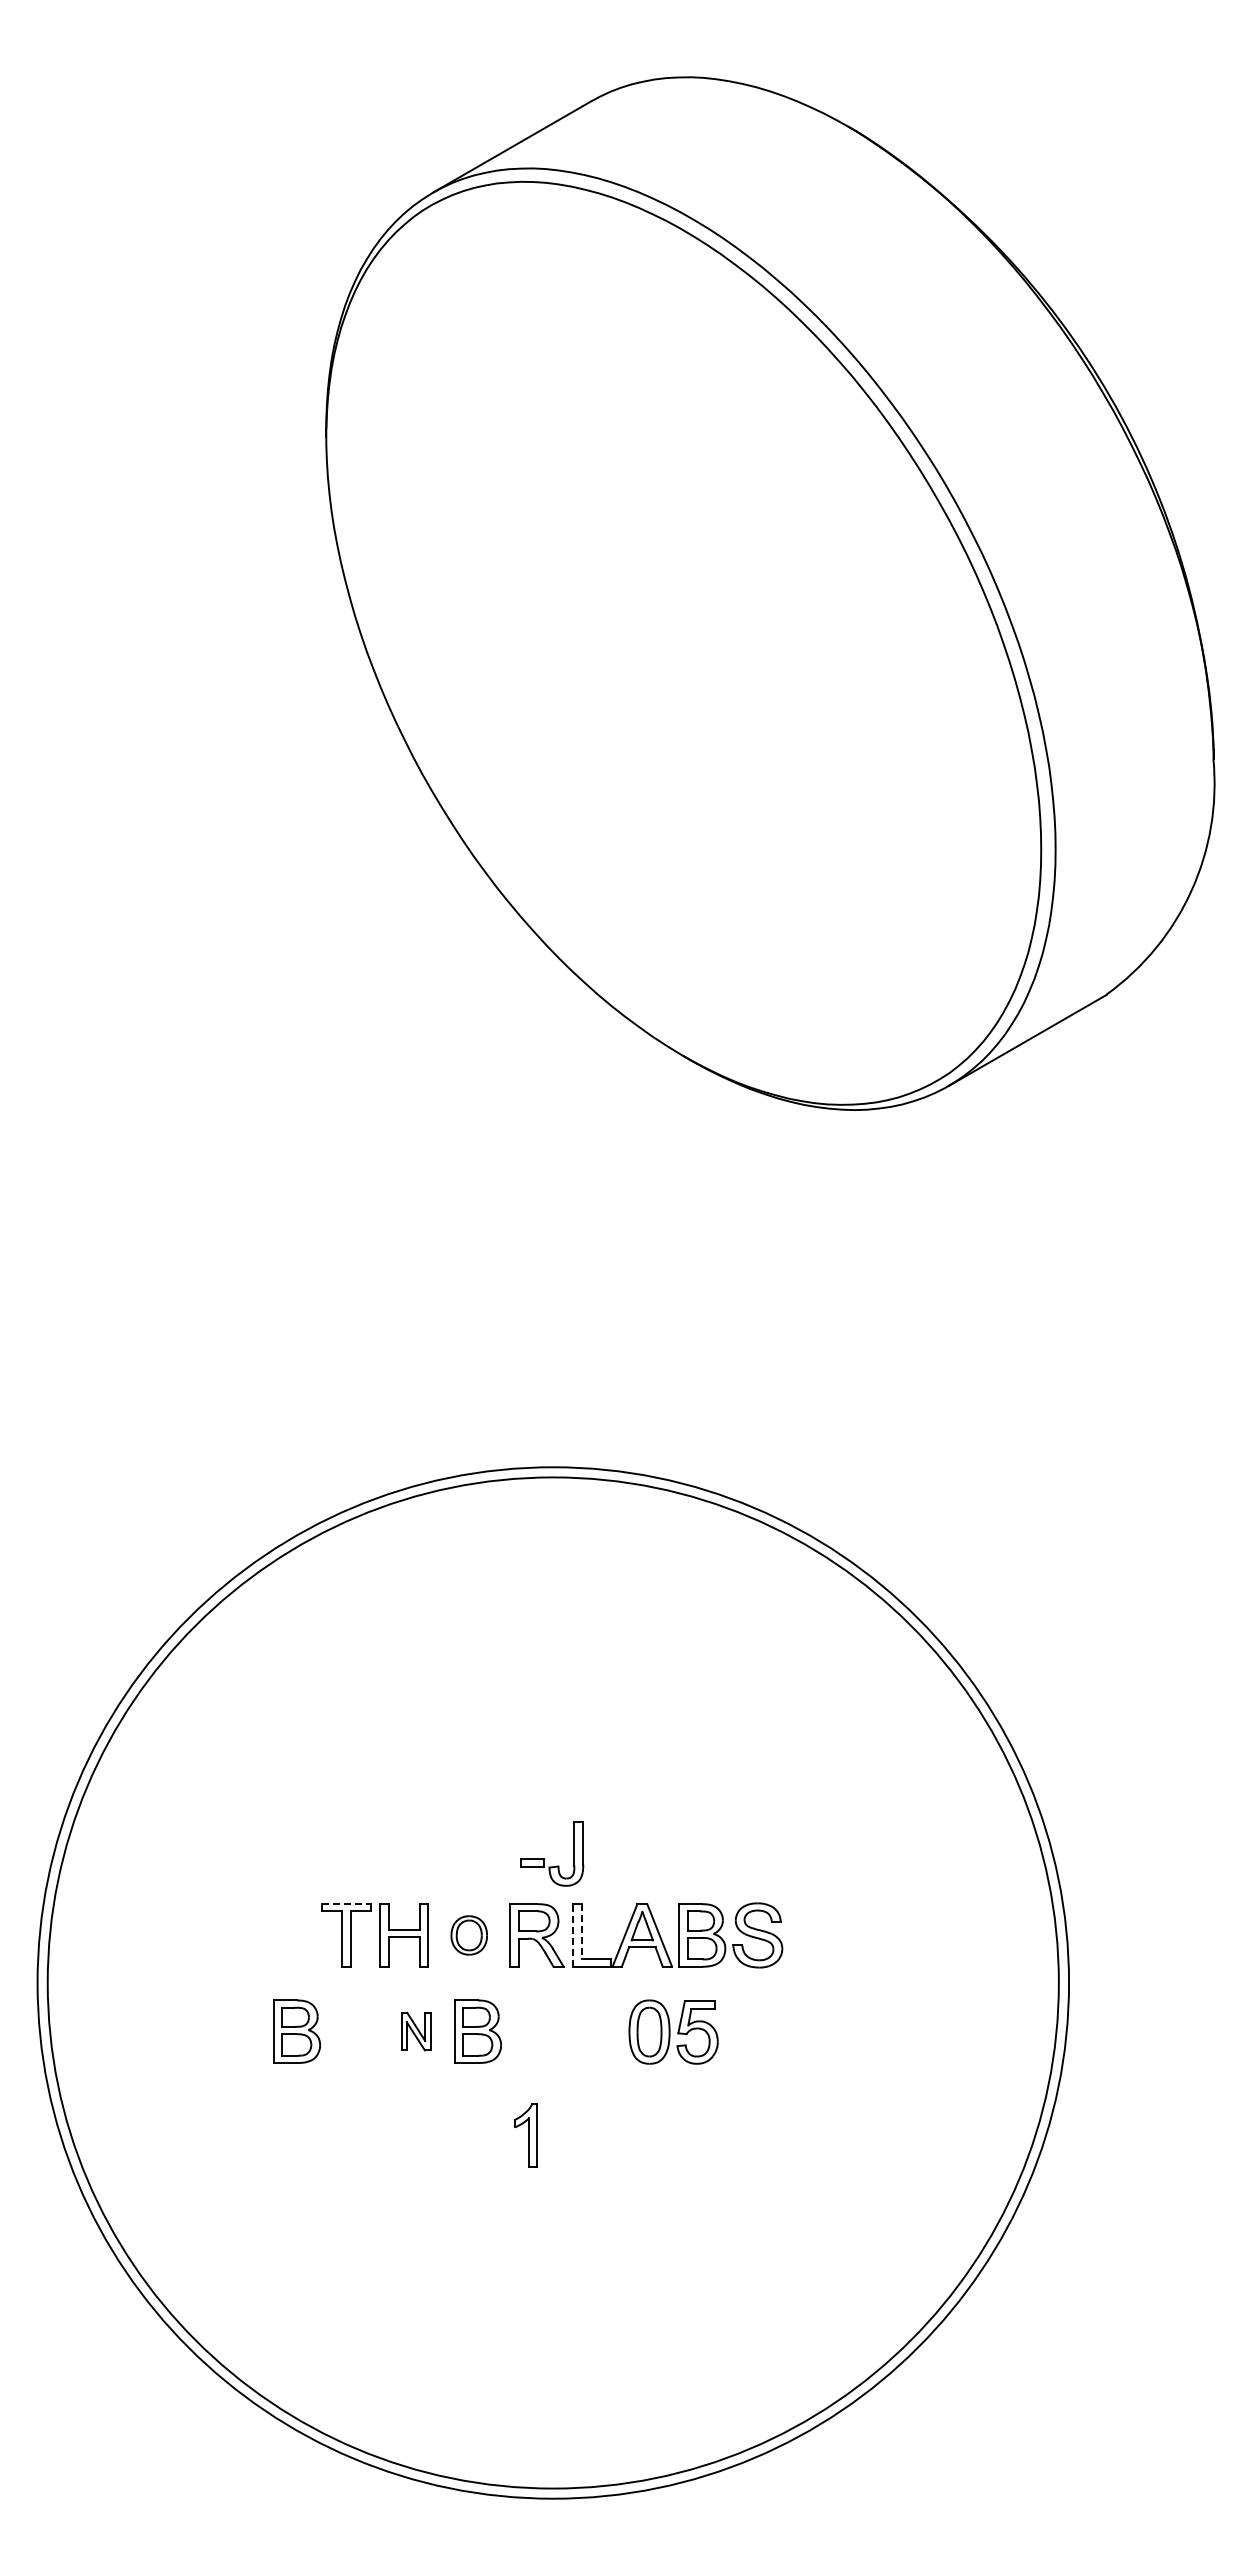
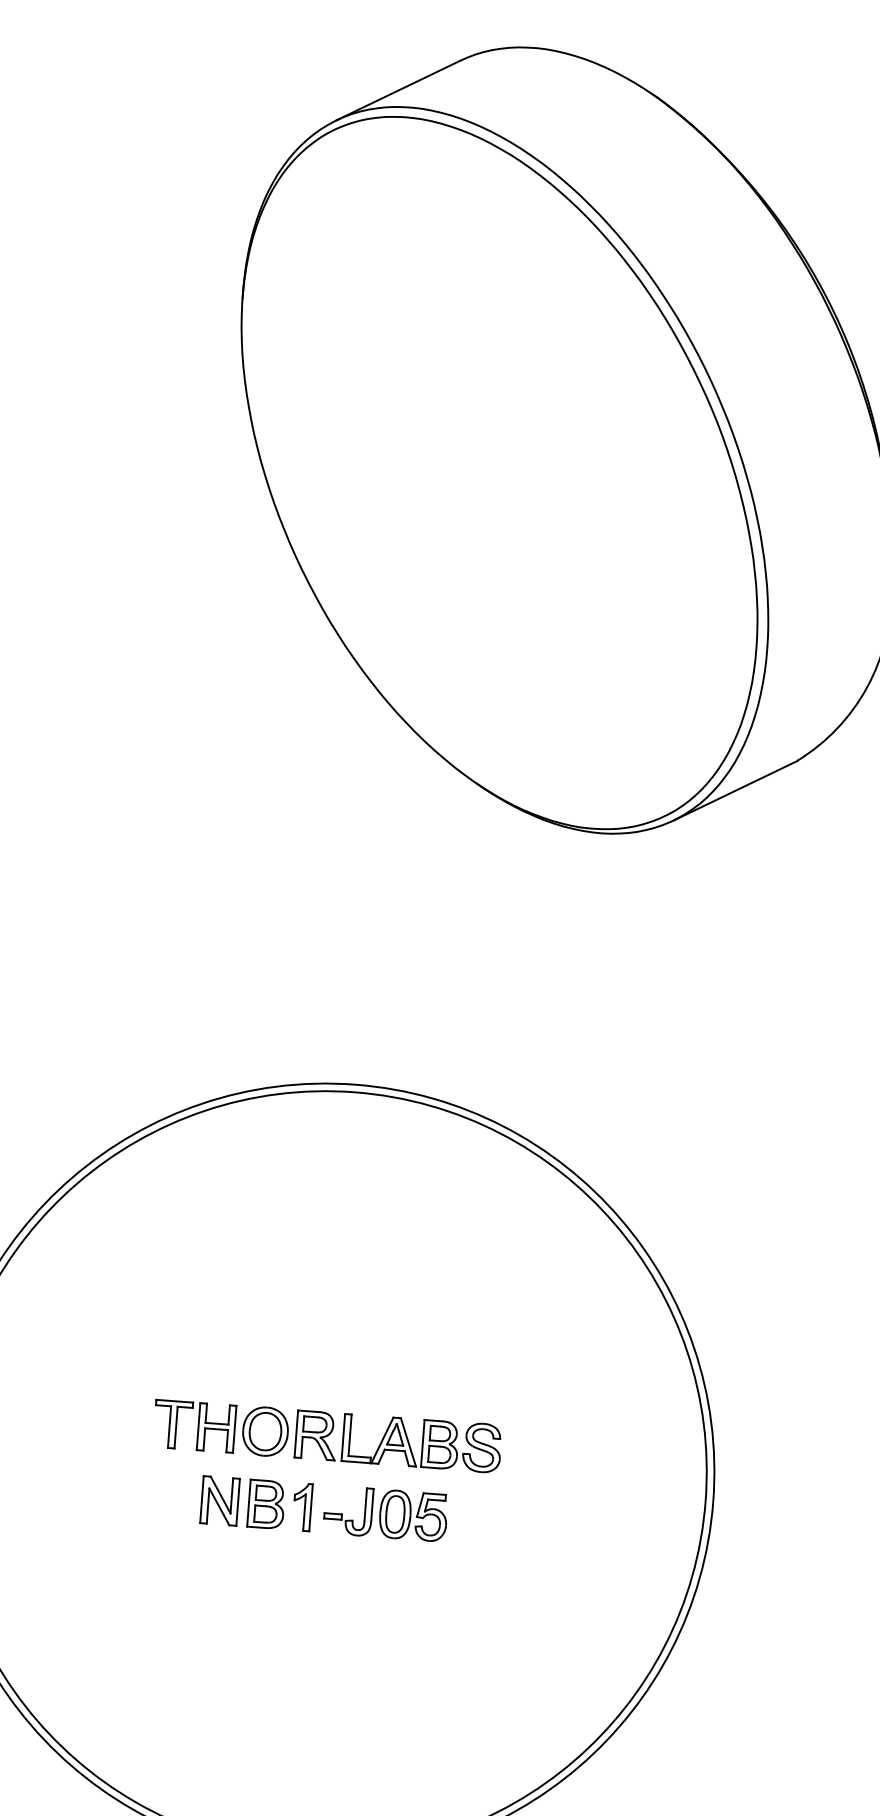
part: (544, 1858) -> (342, 1513), moved
line: (346, 1904) -> (174, 1401), dashed -> solid
line: (581, 1931) -> (349, 1435), dashed -> solid
line: (573, 1934) -> (343, 1436), dashed -> solid
part: (468, 1935) -> (264, 1431), size x1.67
part: (296, 2031) -> (130, 1494), removed
part: (415, 2031) -> (219, 1500), size x1.67
part: (525, 2135) -> (302, 1506), moved

